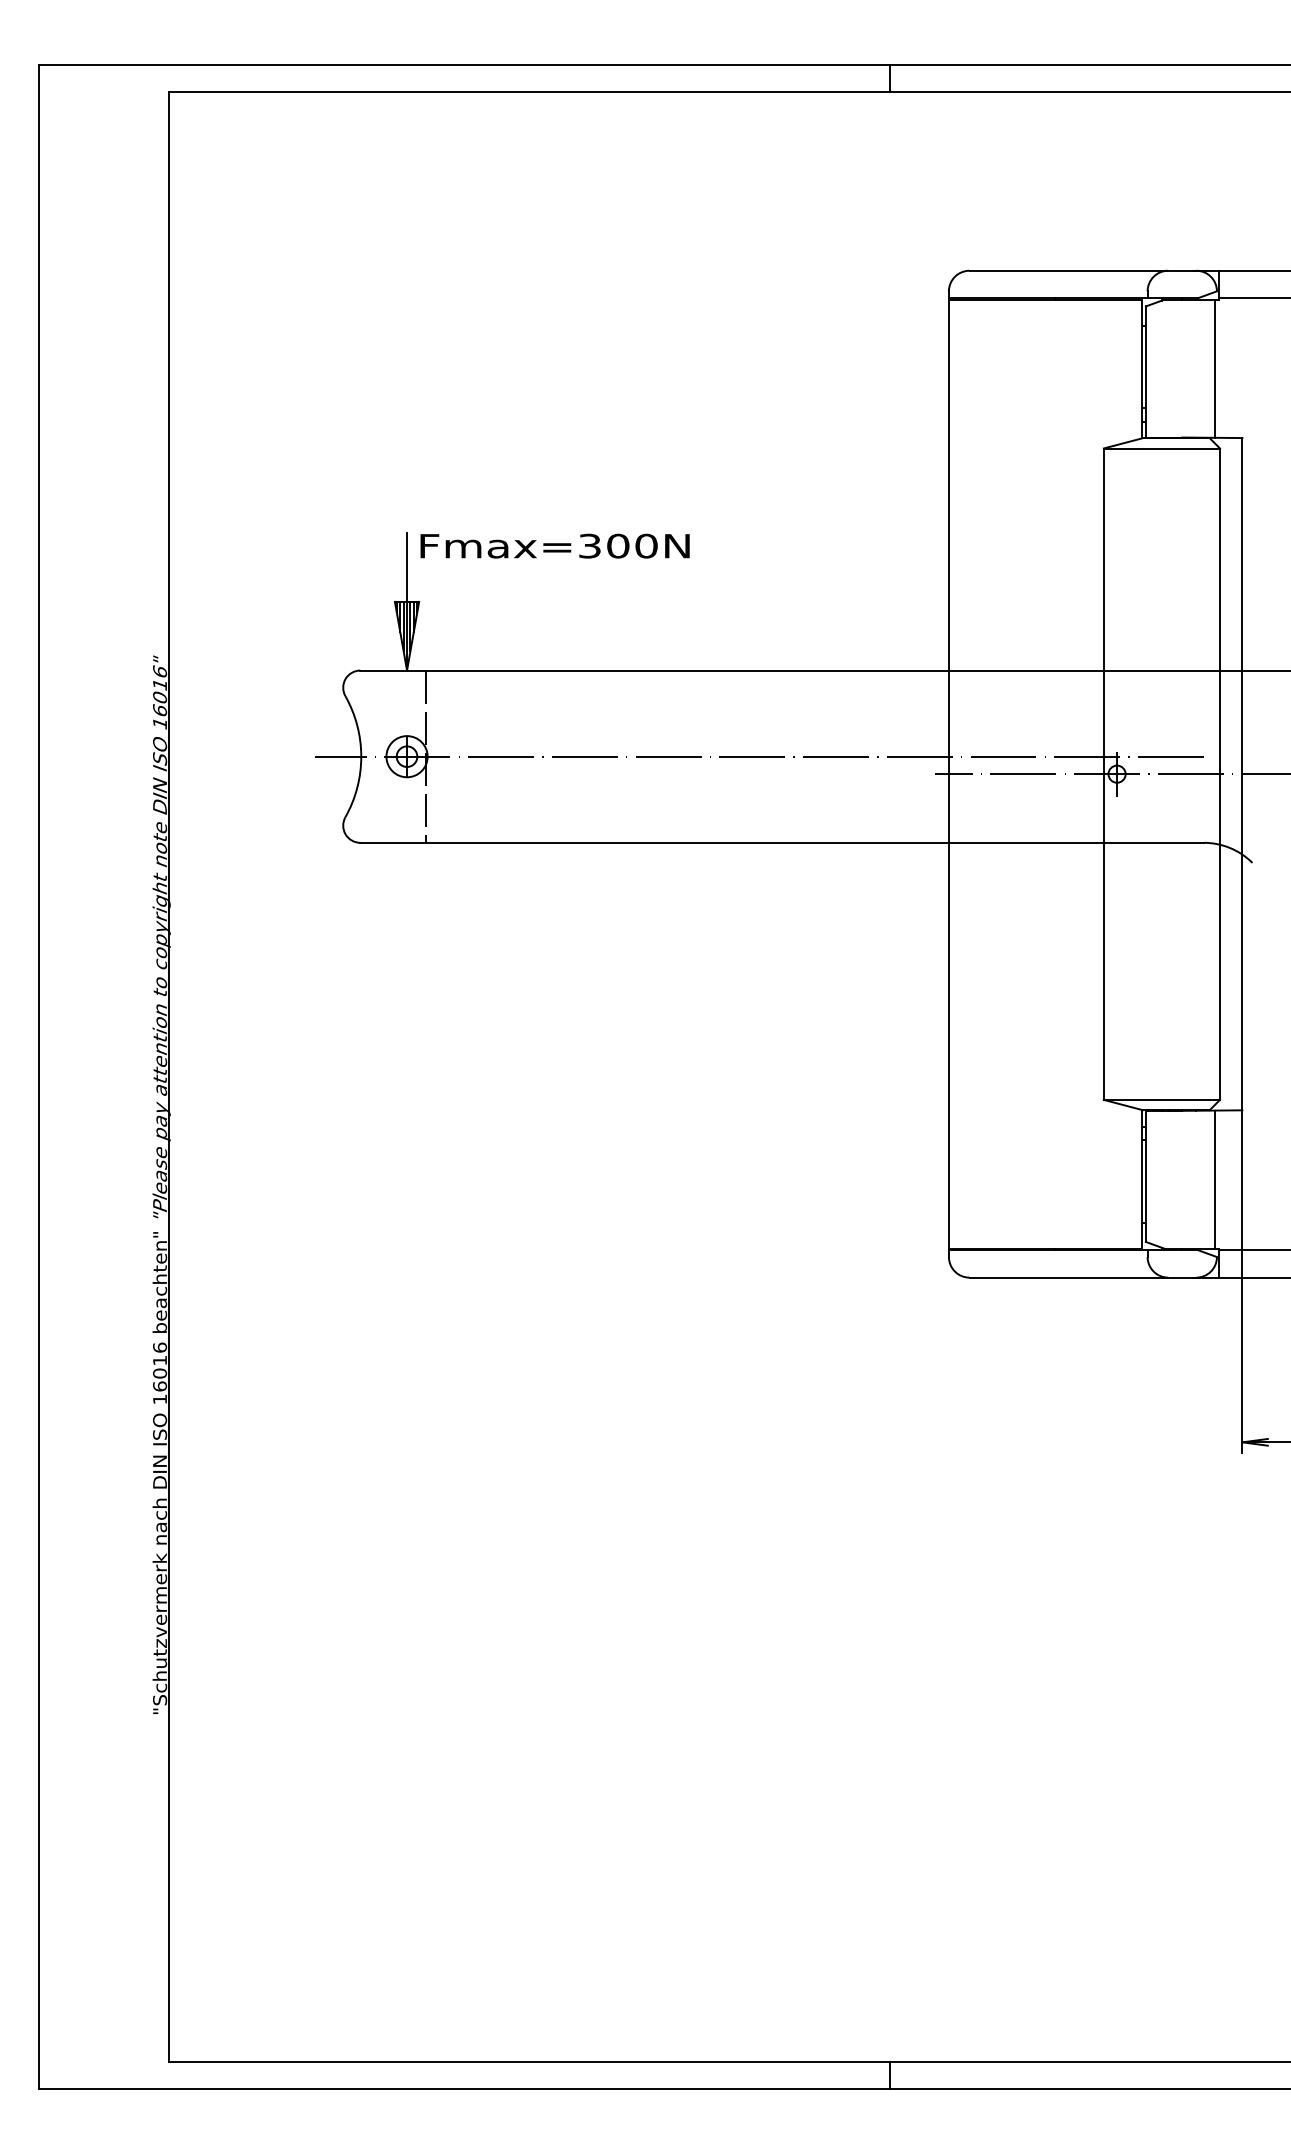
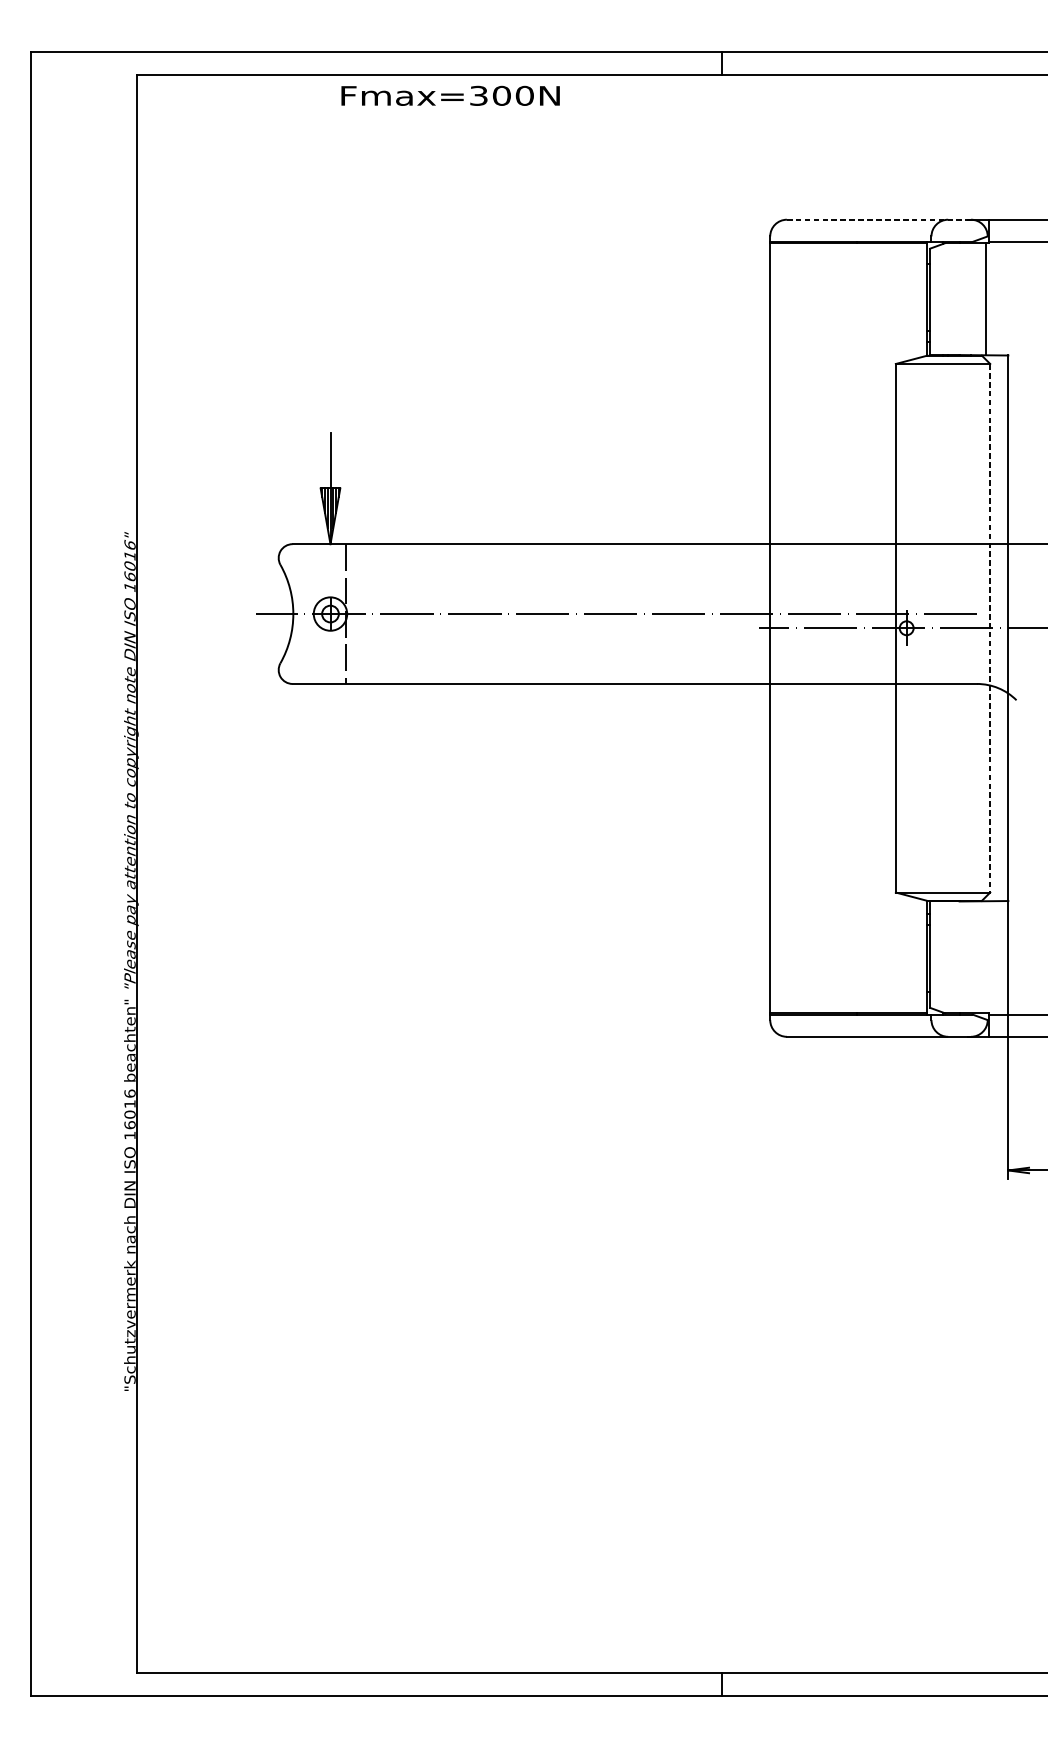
line: (1082, 270) -> (878, 219), solid -> dashed
text: (554, 545) -> (450, 95), moved
line: (1220, 774) -> (990, 628), solid -> dashed
line: (1215, 1179) -> (986, 957), removed

